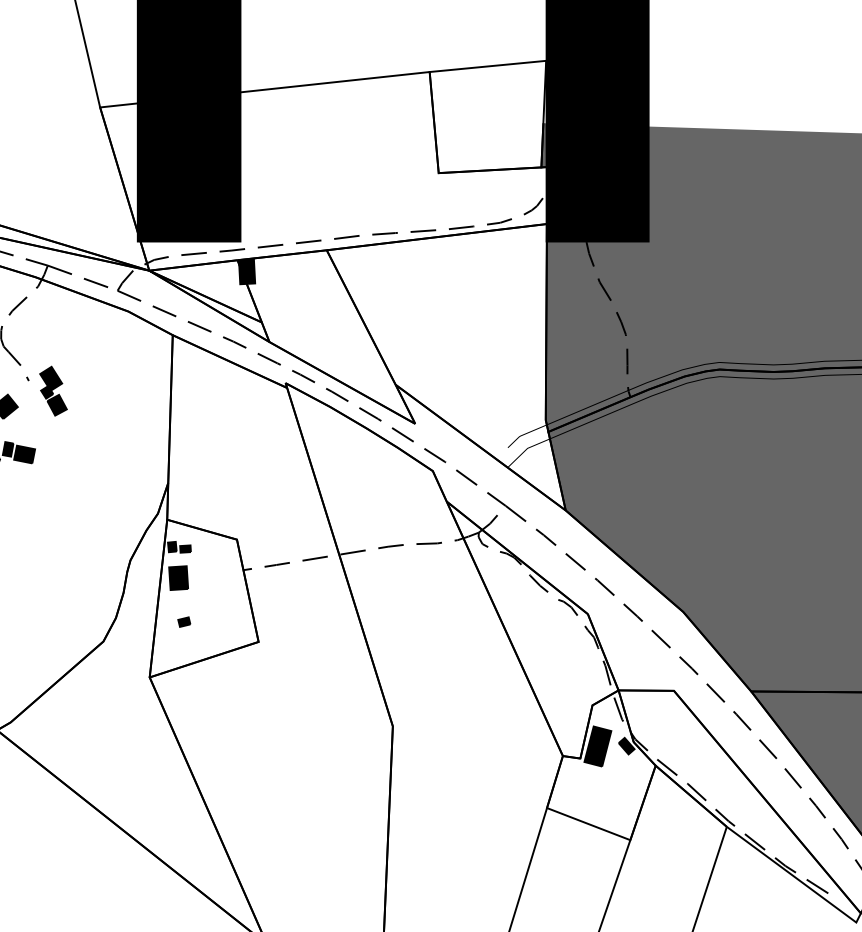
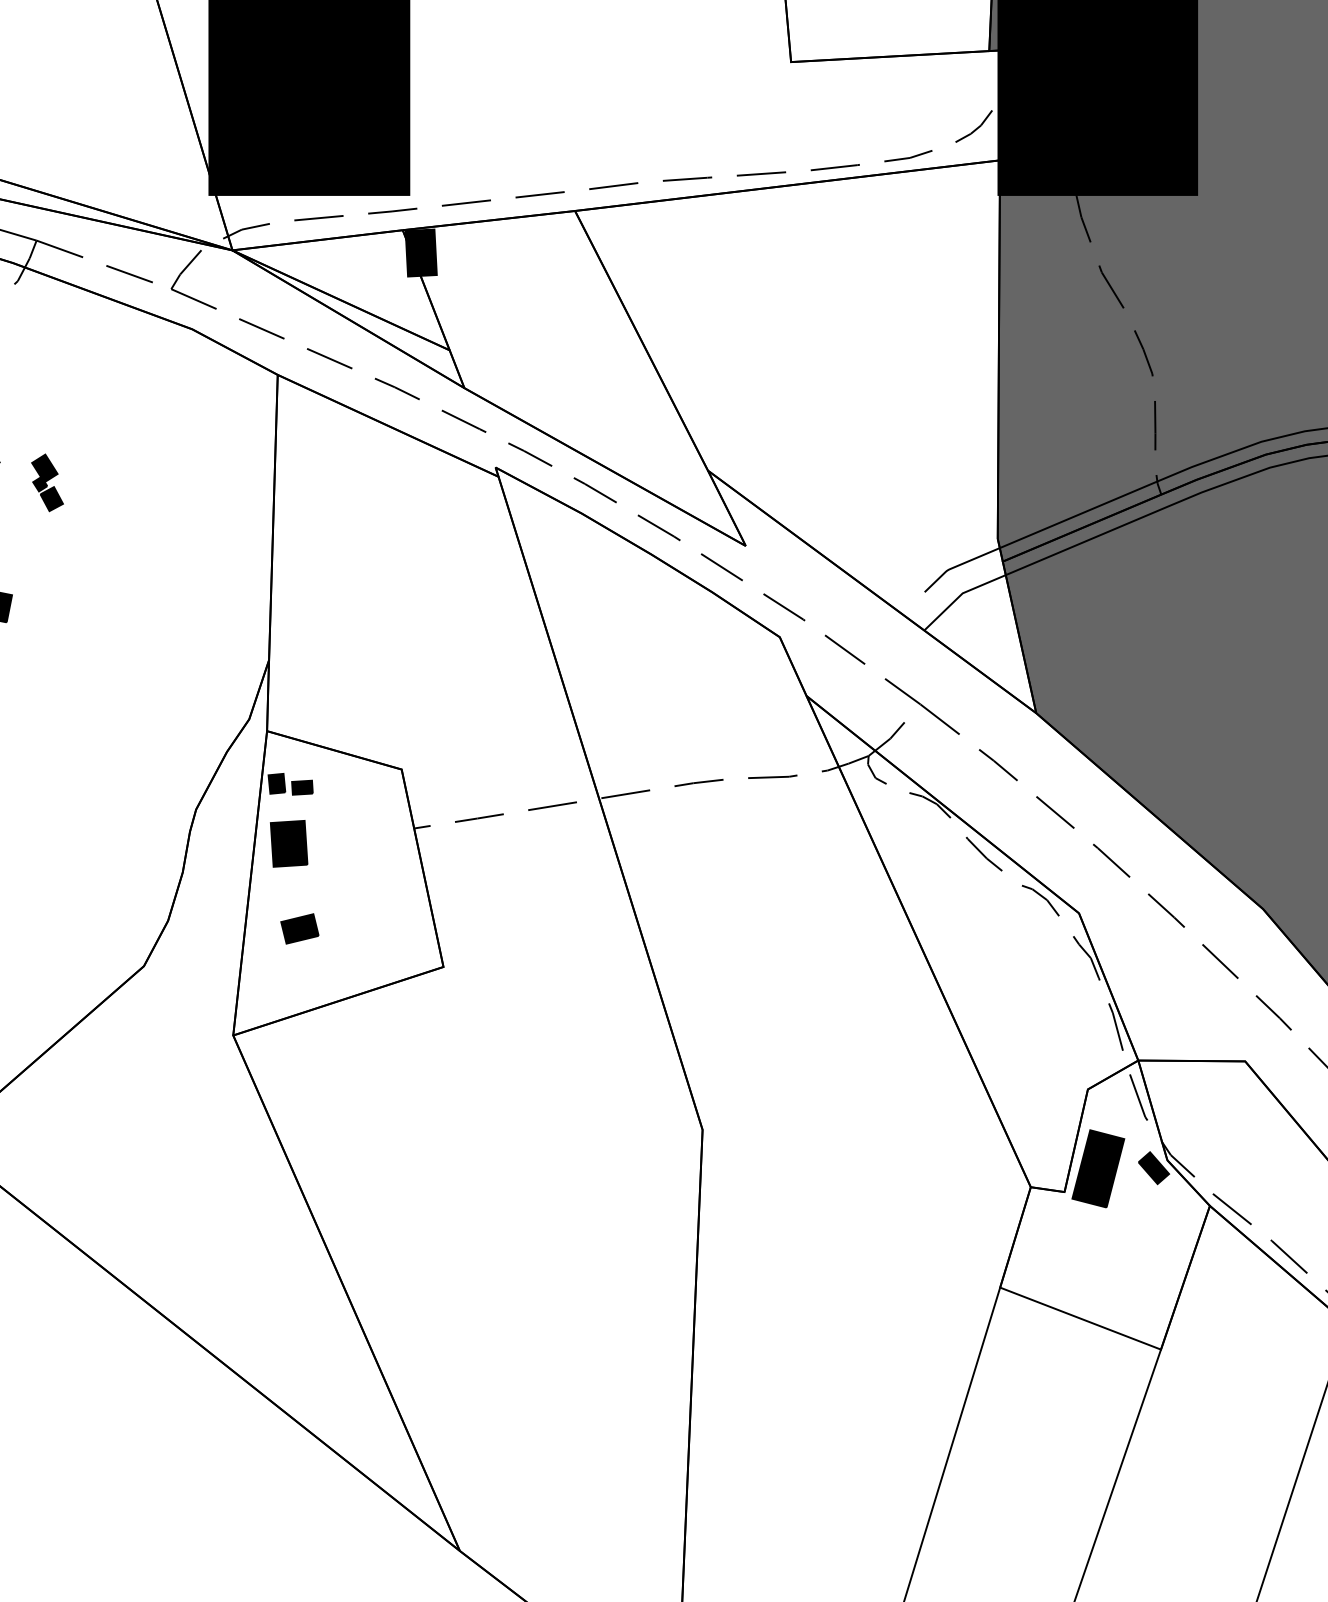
part: (53, 390) -> (47, 481), size x0.6
part: (184, 621) -> (300, 927), size x1.6

